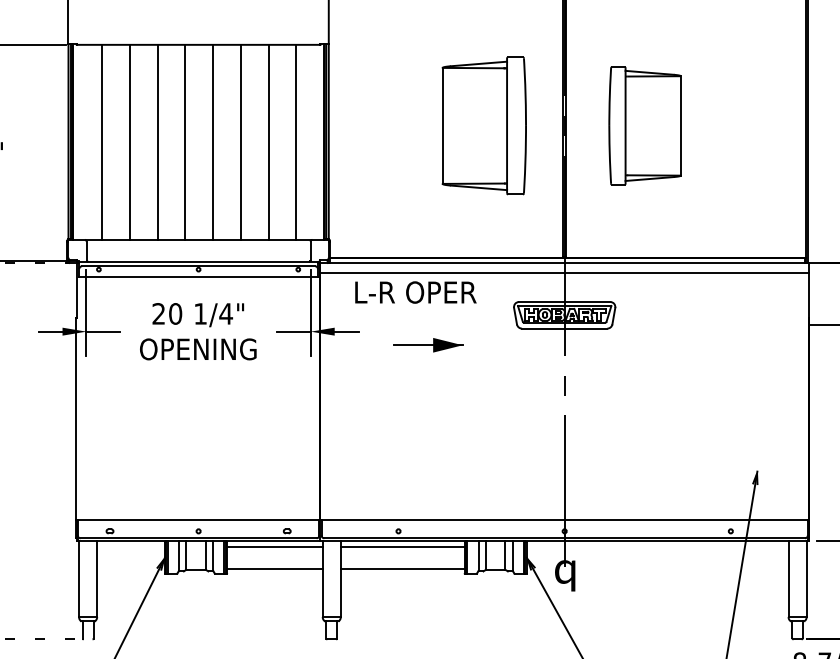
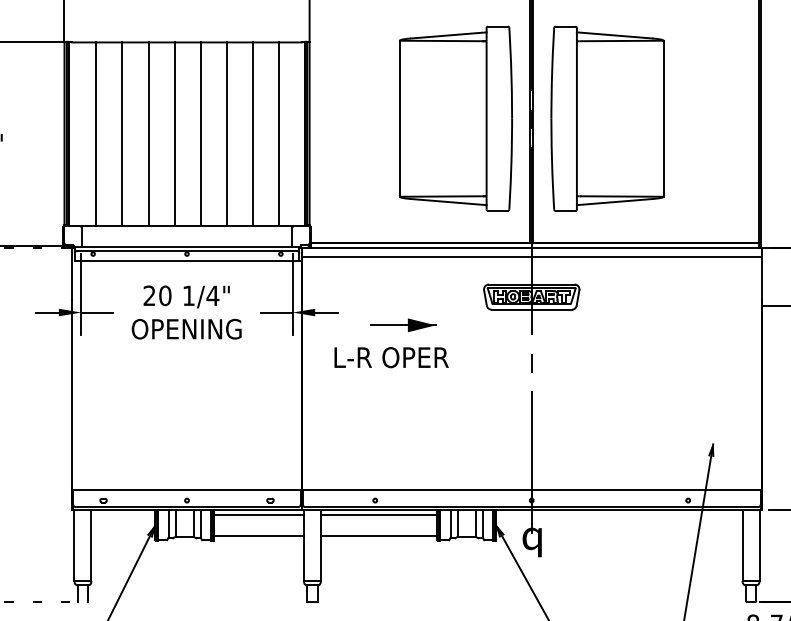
part: (484, 125) -> (456, 118), size x1.43
part: (644, 125) -> (606, 118), size x1.67
text: (415, 292) -> (391, 357), moved

